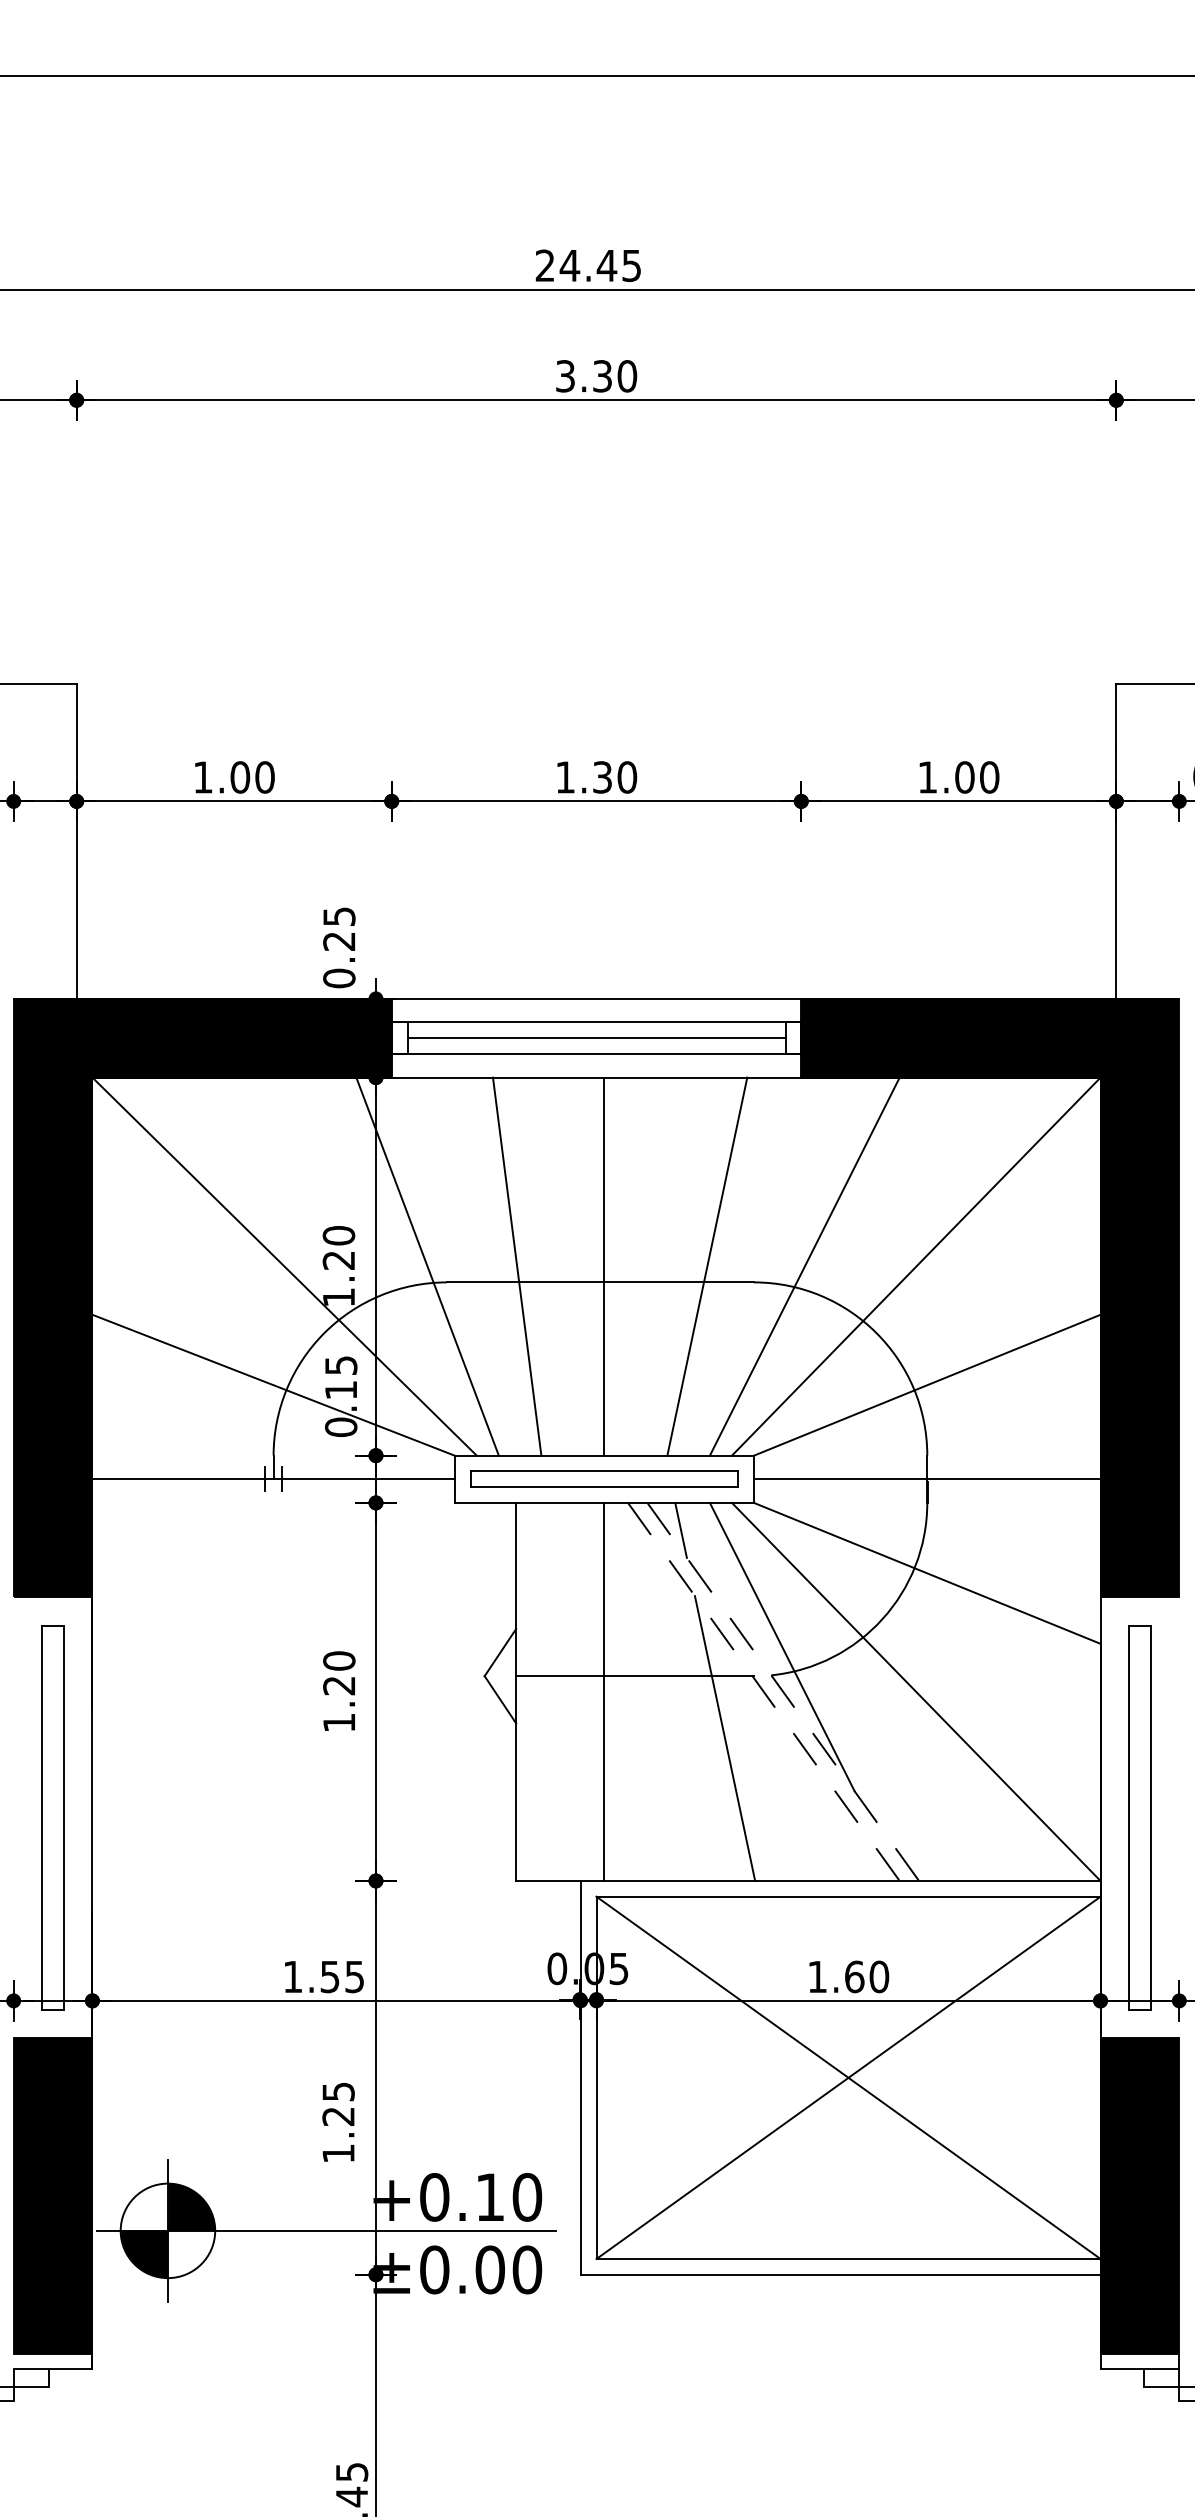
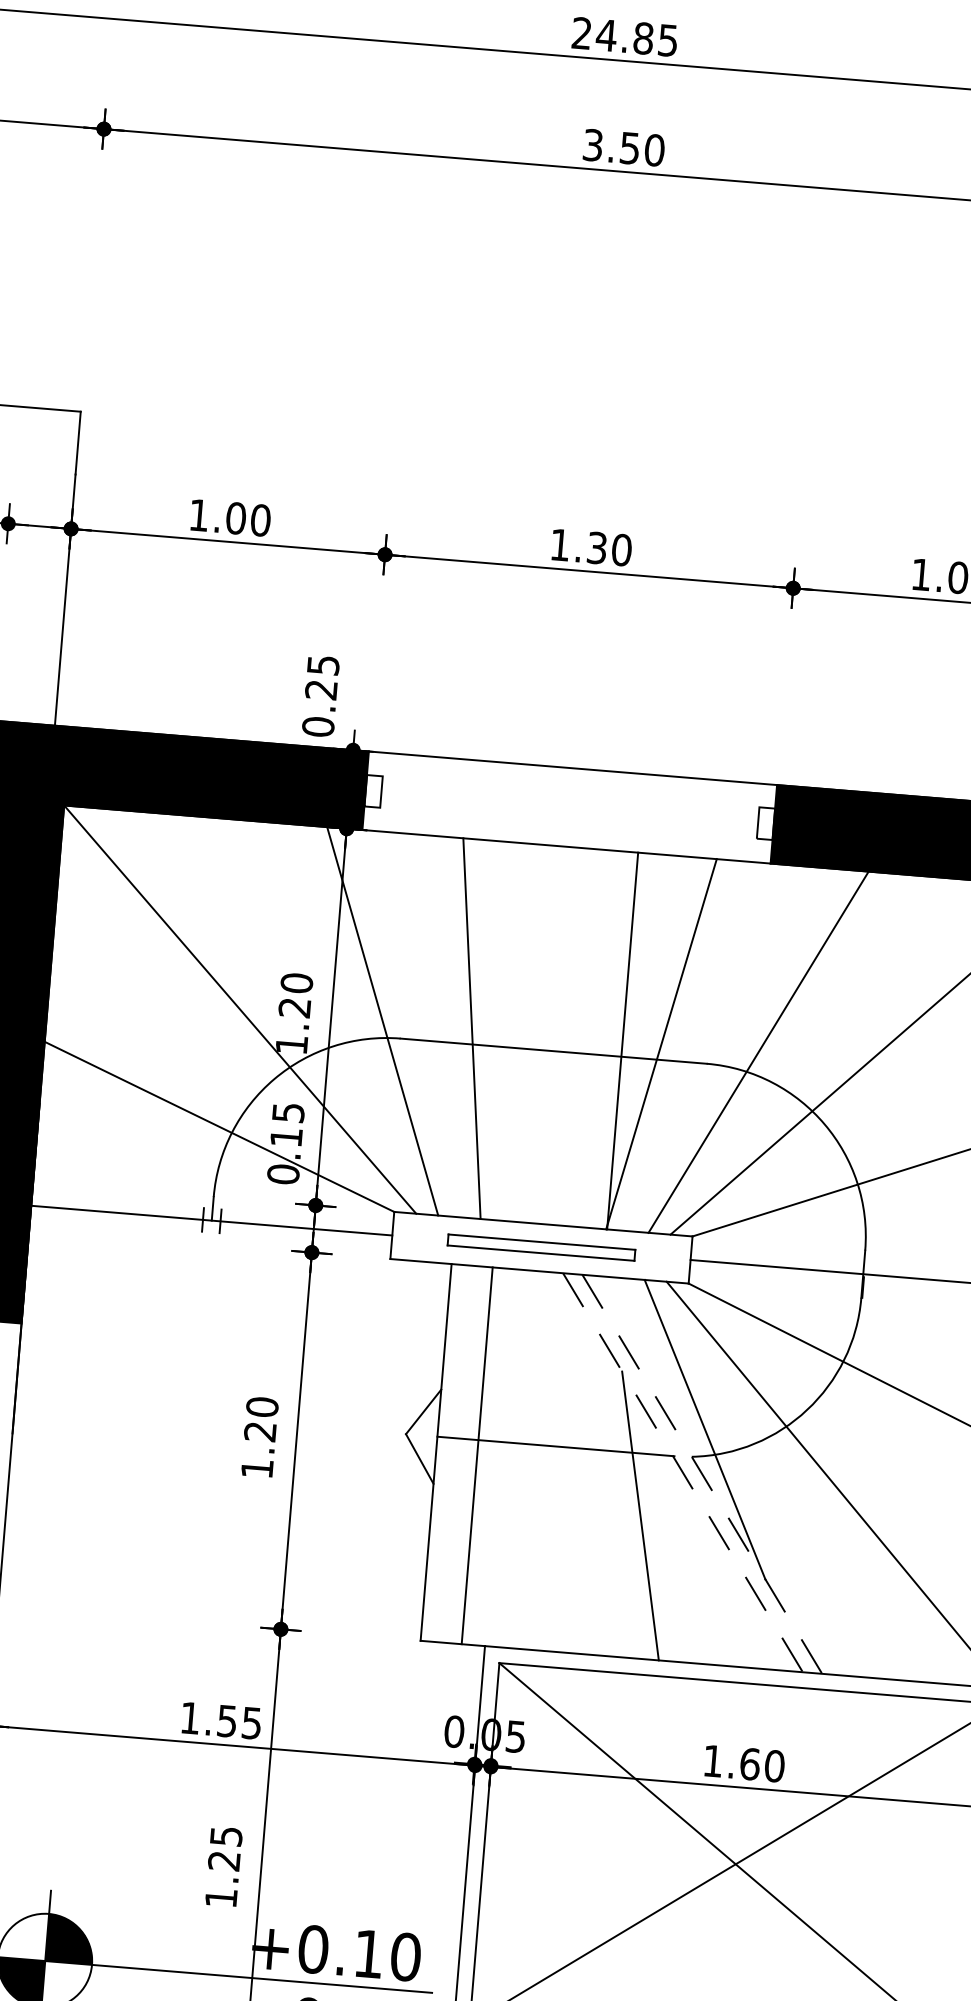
text: (606, 265) -> (643, 38), 24.45 -> 24.85
text: (602, 375) -> (630, 147), 3.30 -> 3.50
line: (596, 1022) -> (571, 791), removed
line: (596, 1038) -> (569, 807), removed
line: (596, 1054) -> (568, 823), removed
line: (604, 1266) -> (622, 1040), moved
part: (604, 1478) -> (541, 1246), size x0.7
line: (680, 1529) -> (613, 1304), removed
line: (604, 1691) -> (477, 1455), moved

